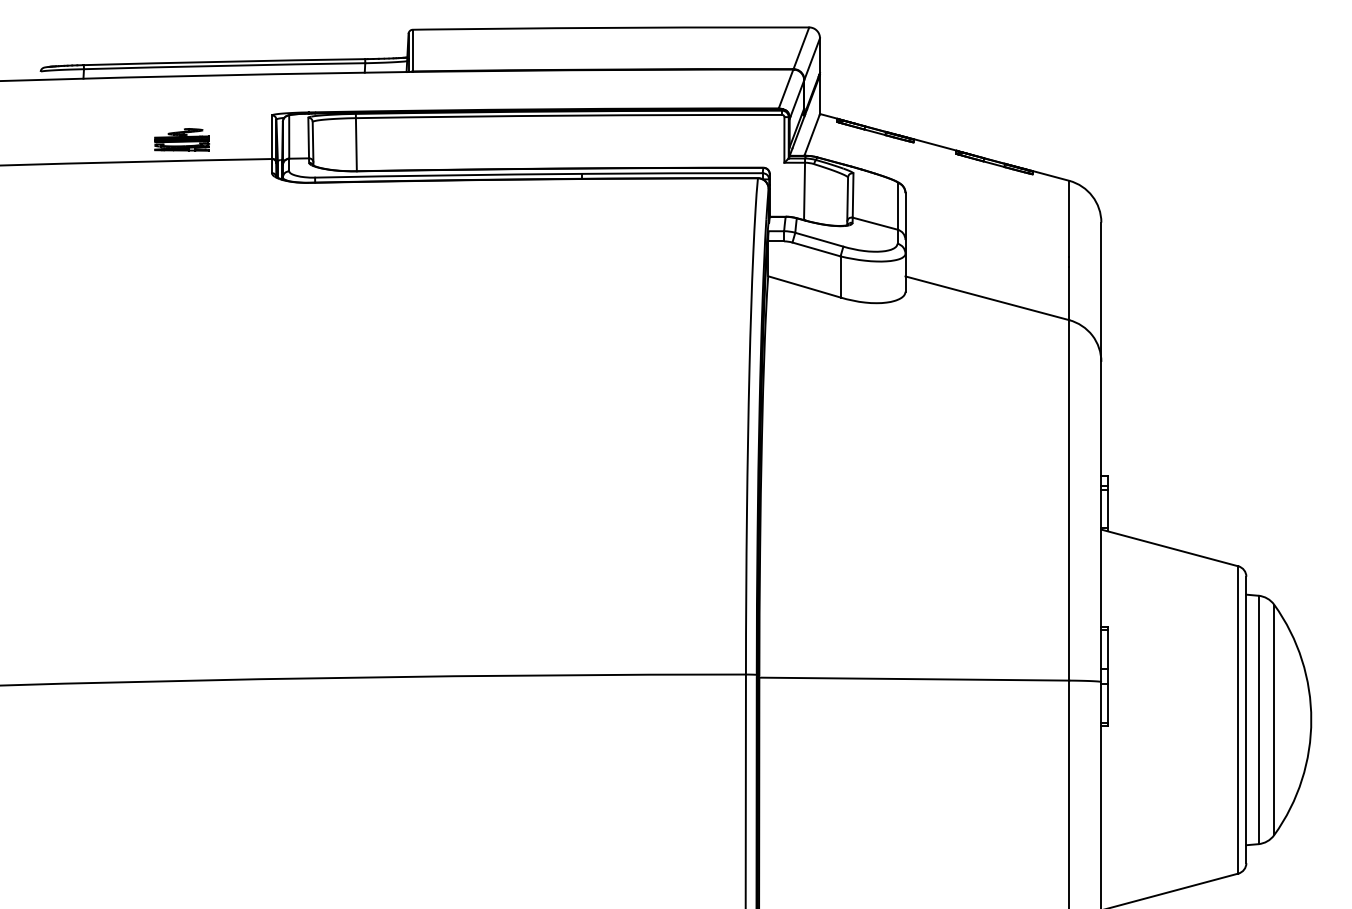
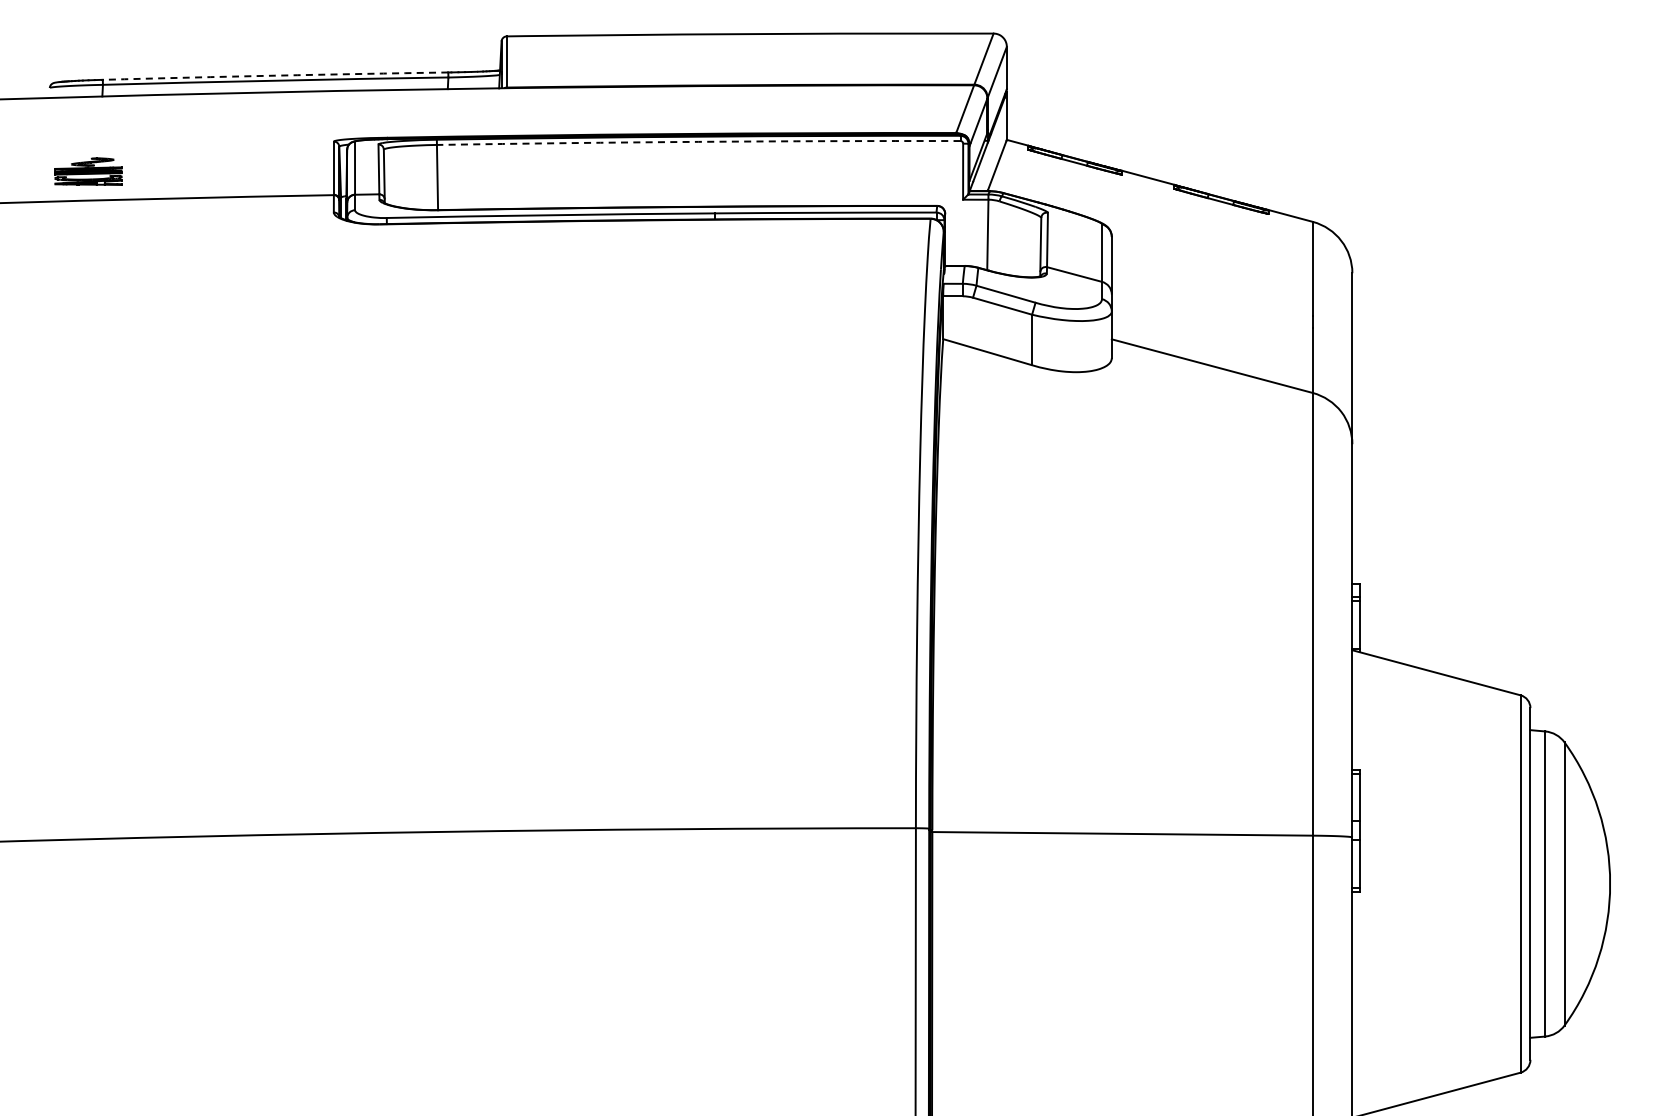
arc: (224, 61) -> (275, 75), solid -> dashed
arc: (568, 115) -> (698, 141), solid -> dashed
part: (182, 139) -> (88, 171), moved

